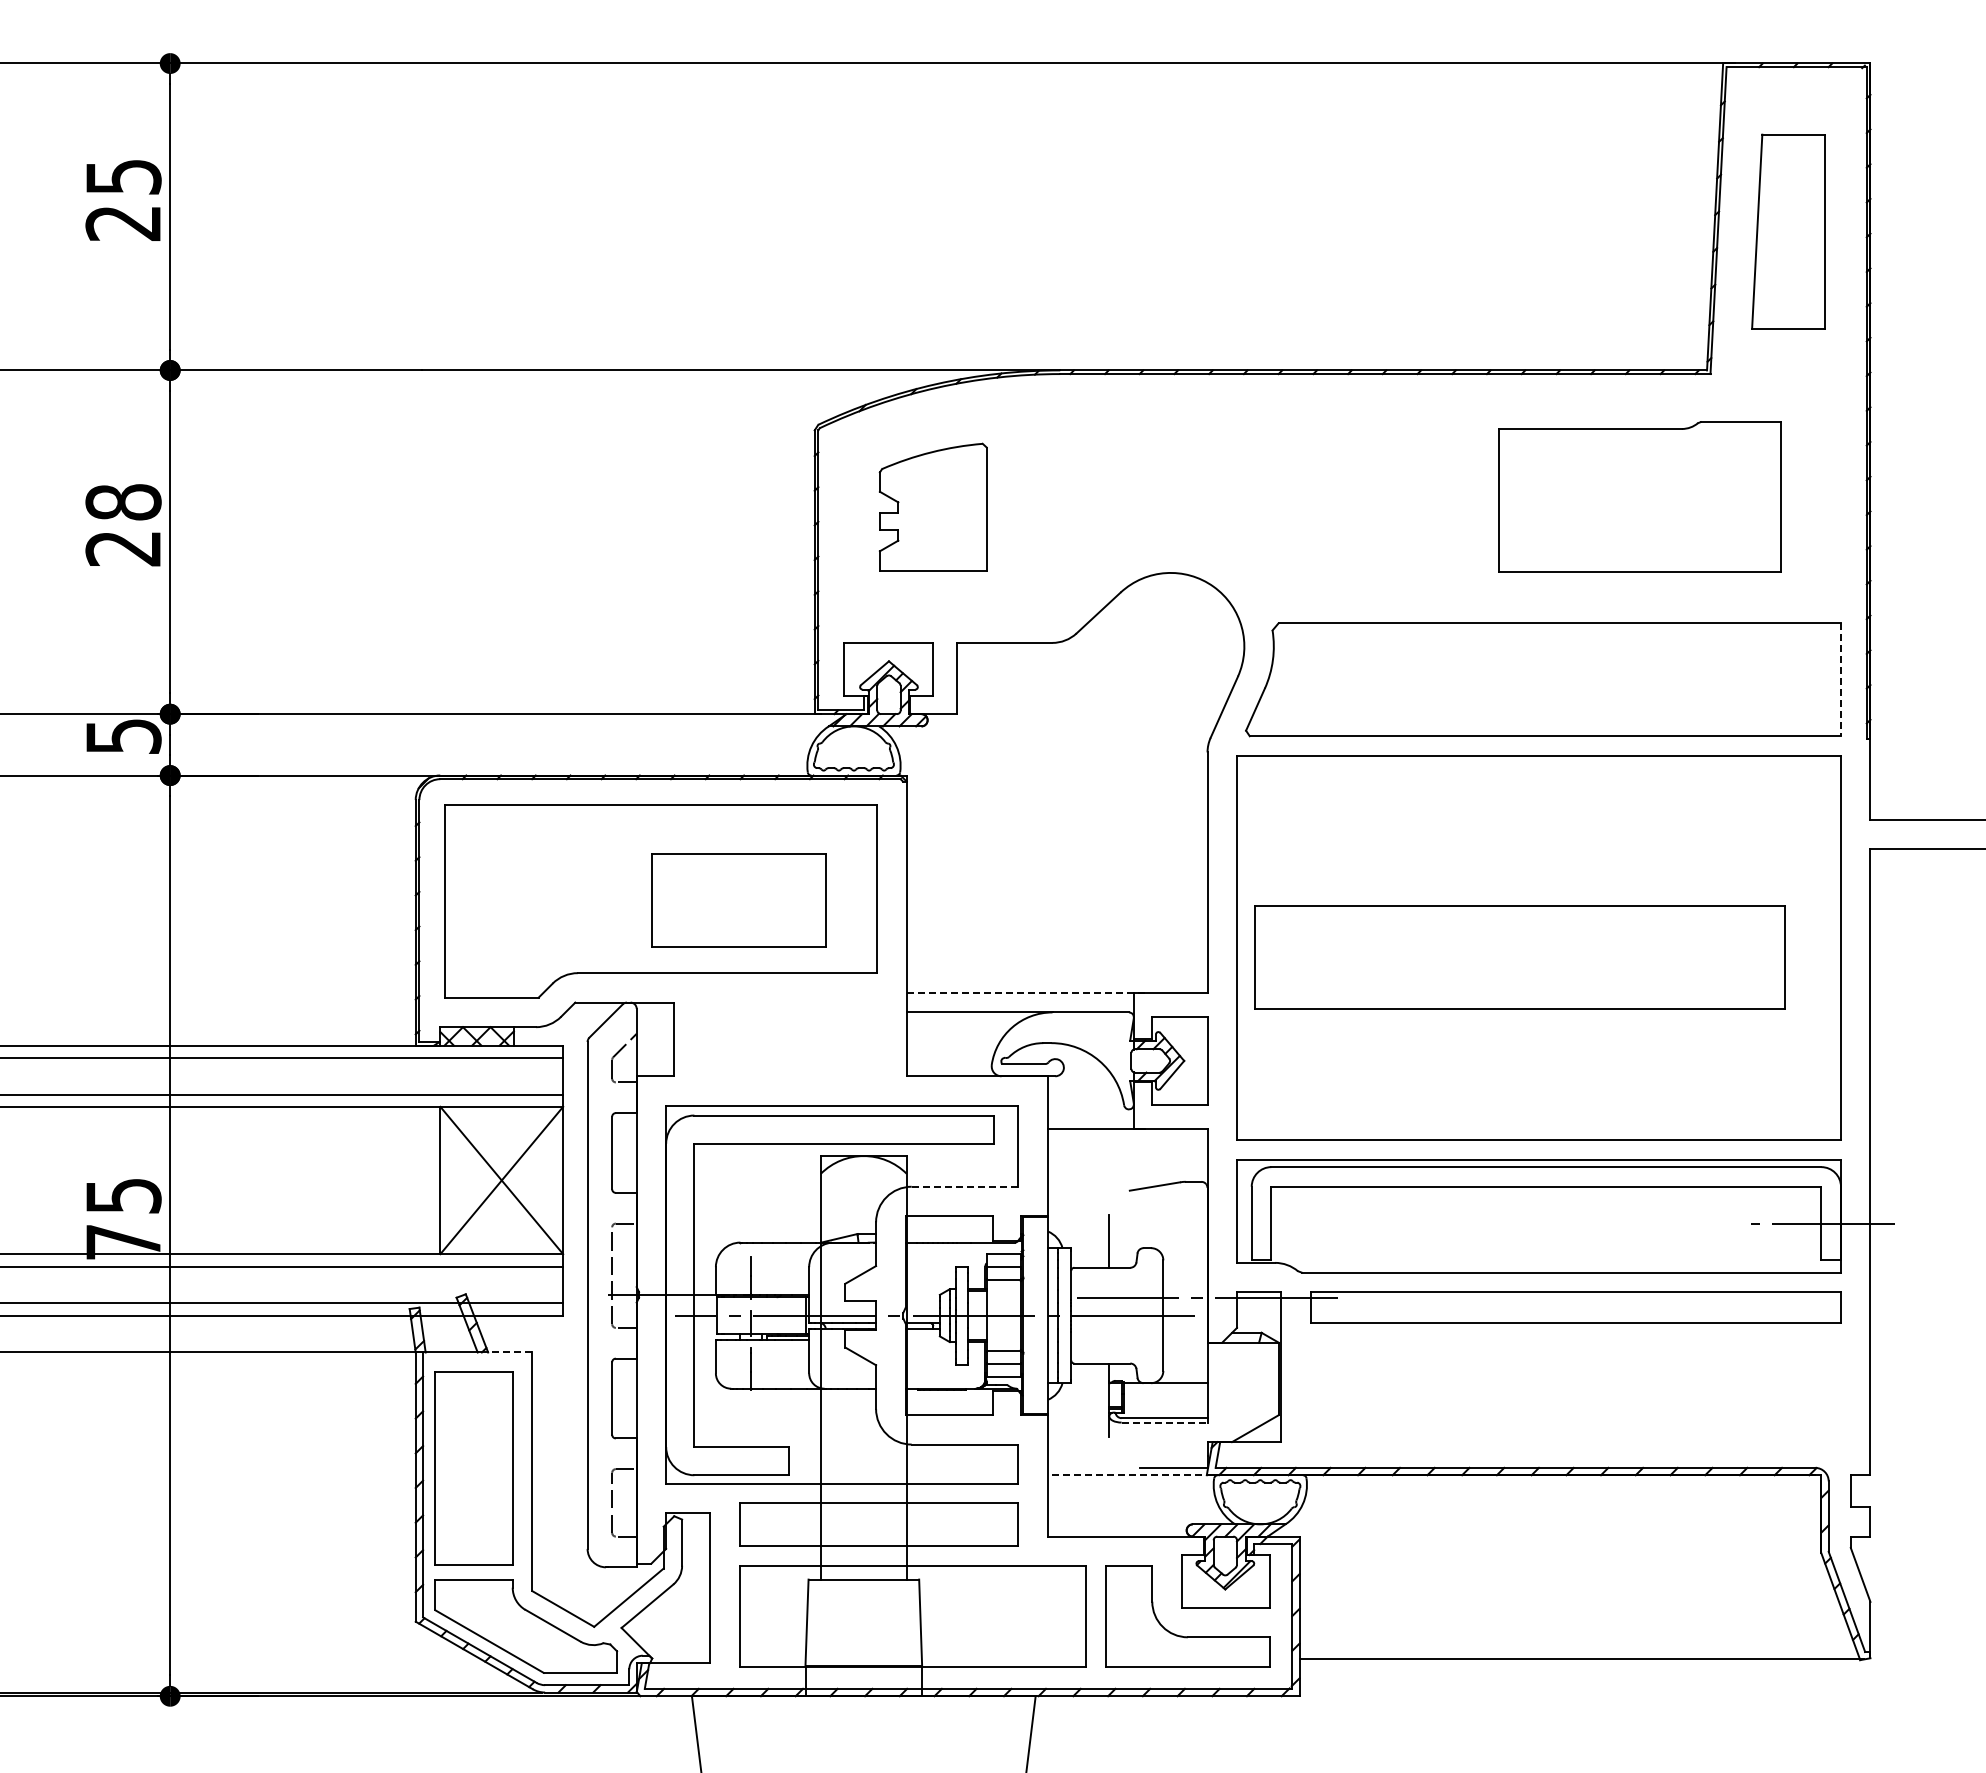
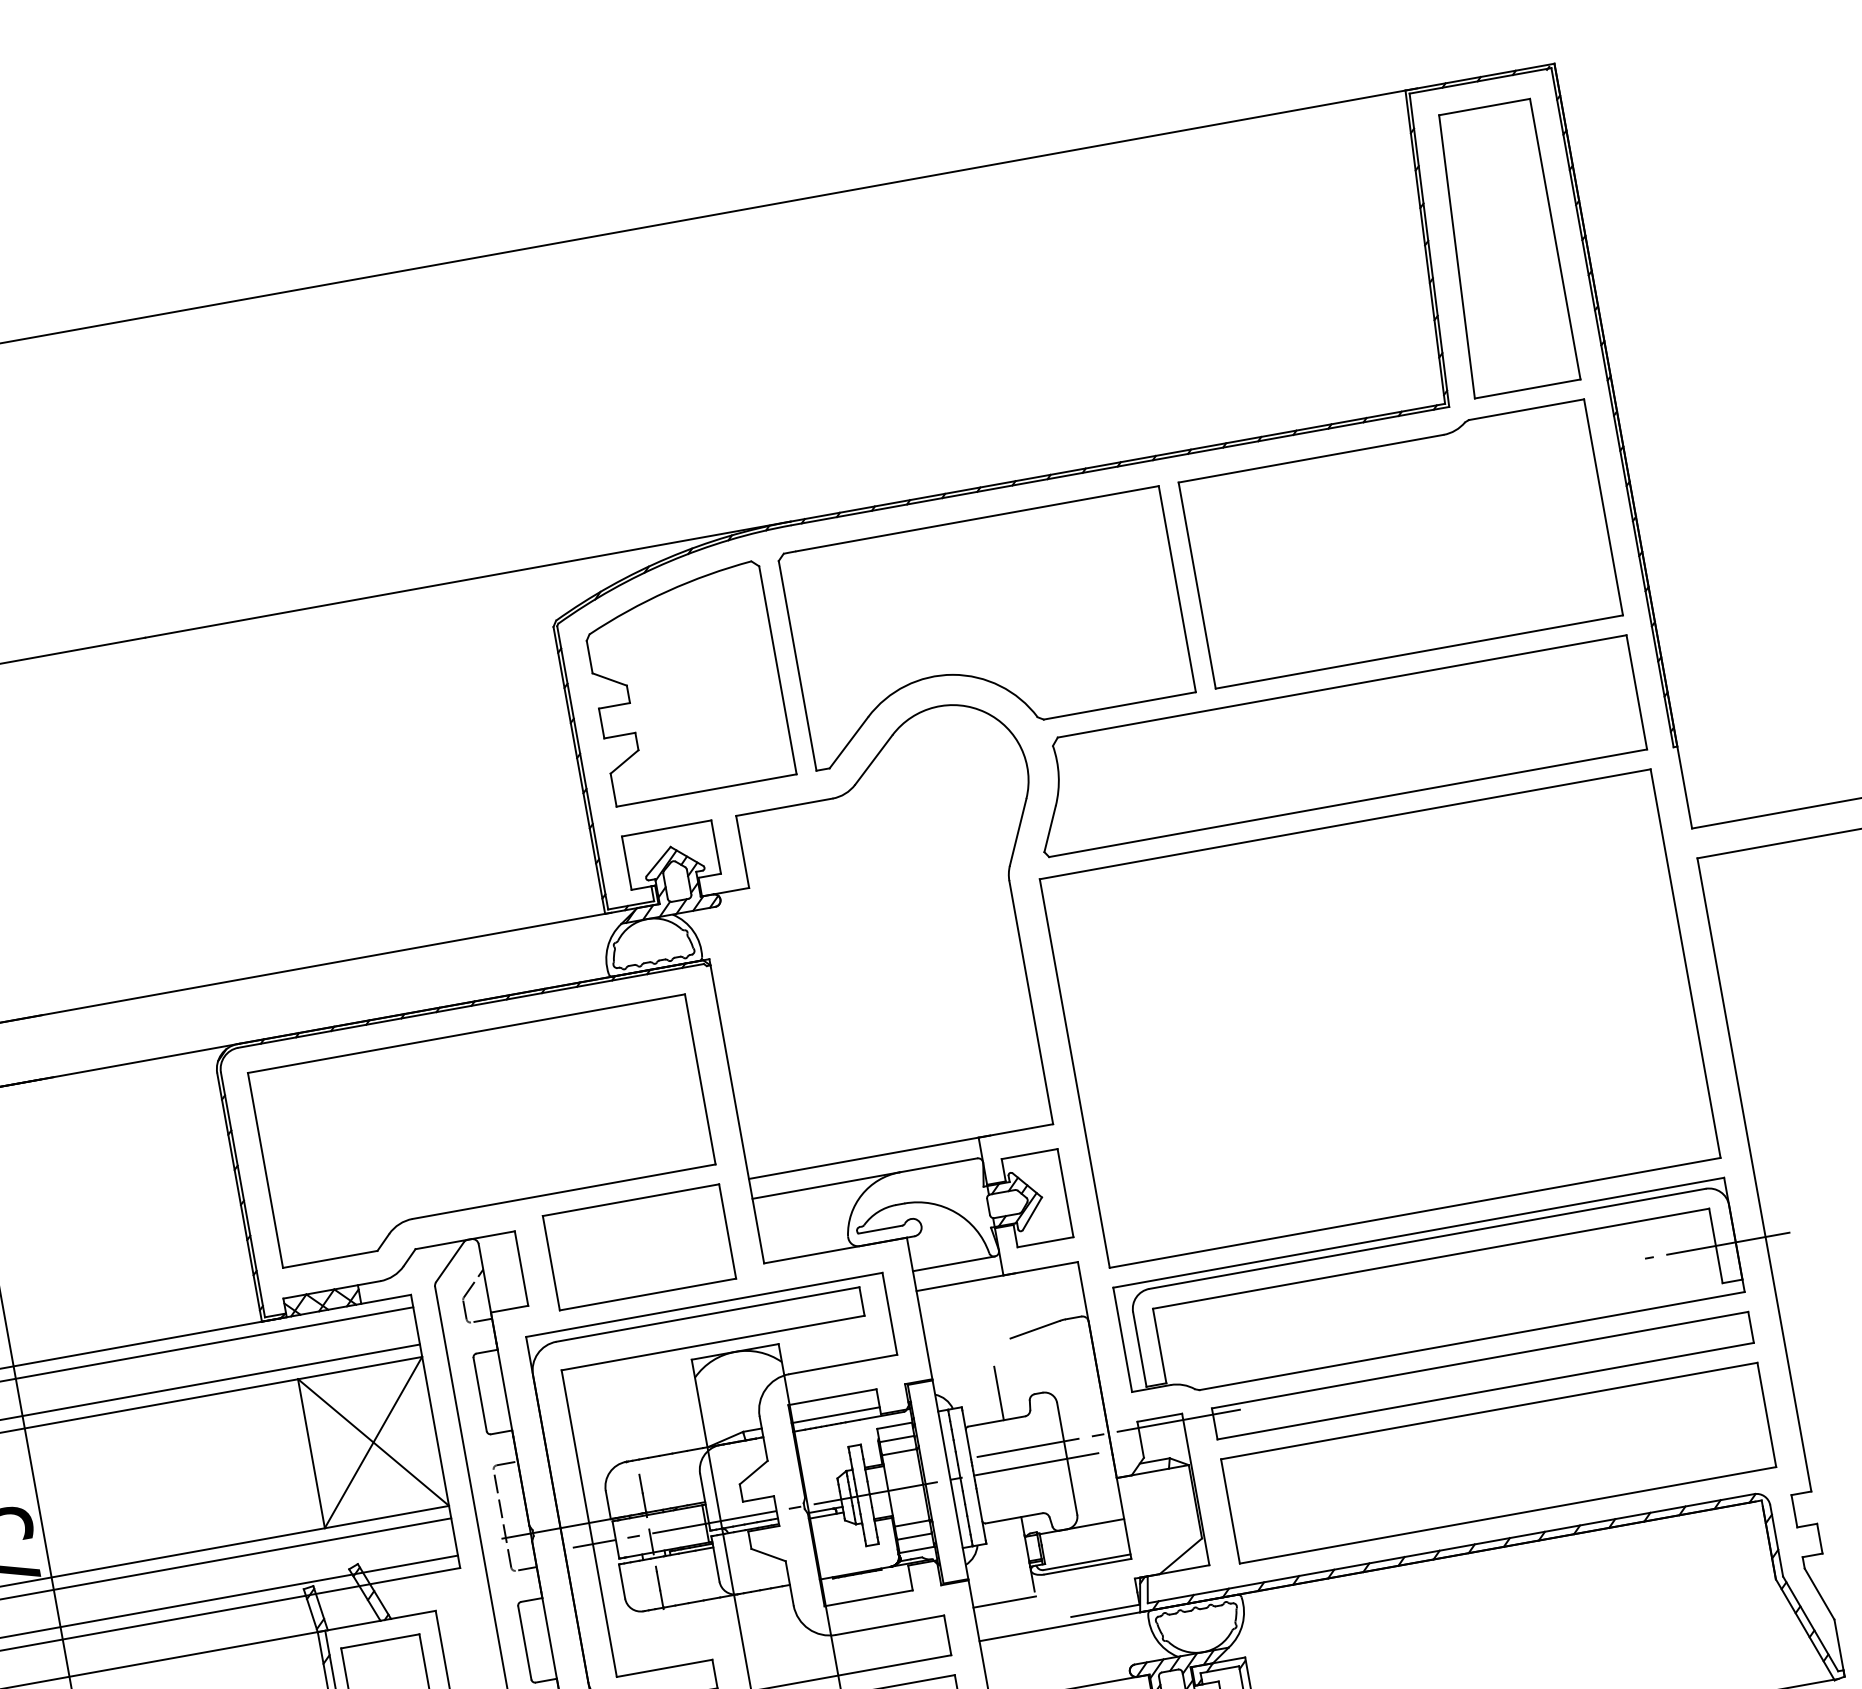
part: (1788, 231) -> (1502, 248), size x1.43
part: (1639, 496) -> (1399, 543), size x1.43
part: (933, 506) -> (687, 682), size x1.67
part: (1229, 506) -> (986, 628), added
line: (1840, 680) -> (1636, 693), dashed -> solid
part: (738, 900) -> (638, 1247), moved
part: (1519, 957) -> (1498, 1463), moved
line: (1025, 992) -> (868, 1157), dashed -> solid
line: (1087, 1109) -> (952, 1264), added
line: (964, 1186) -> (842, 1364), dashed -> solid
line: (948, 1234) -> (835, 1415), added
line: (509, 1352) -> (412, 1615), dashed -> solid
line: (1164, 1422) -> (1087, 1566), dashed -> solid
line: (1078, 1442) -> (1004, 1602), added
line: (1130, 1475) -> (1063, 1626), dashed -> solid

